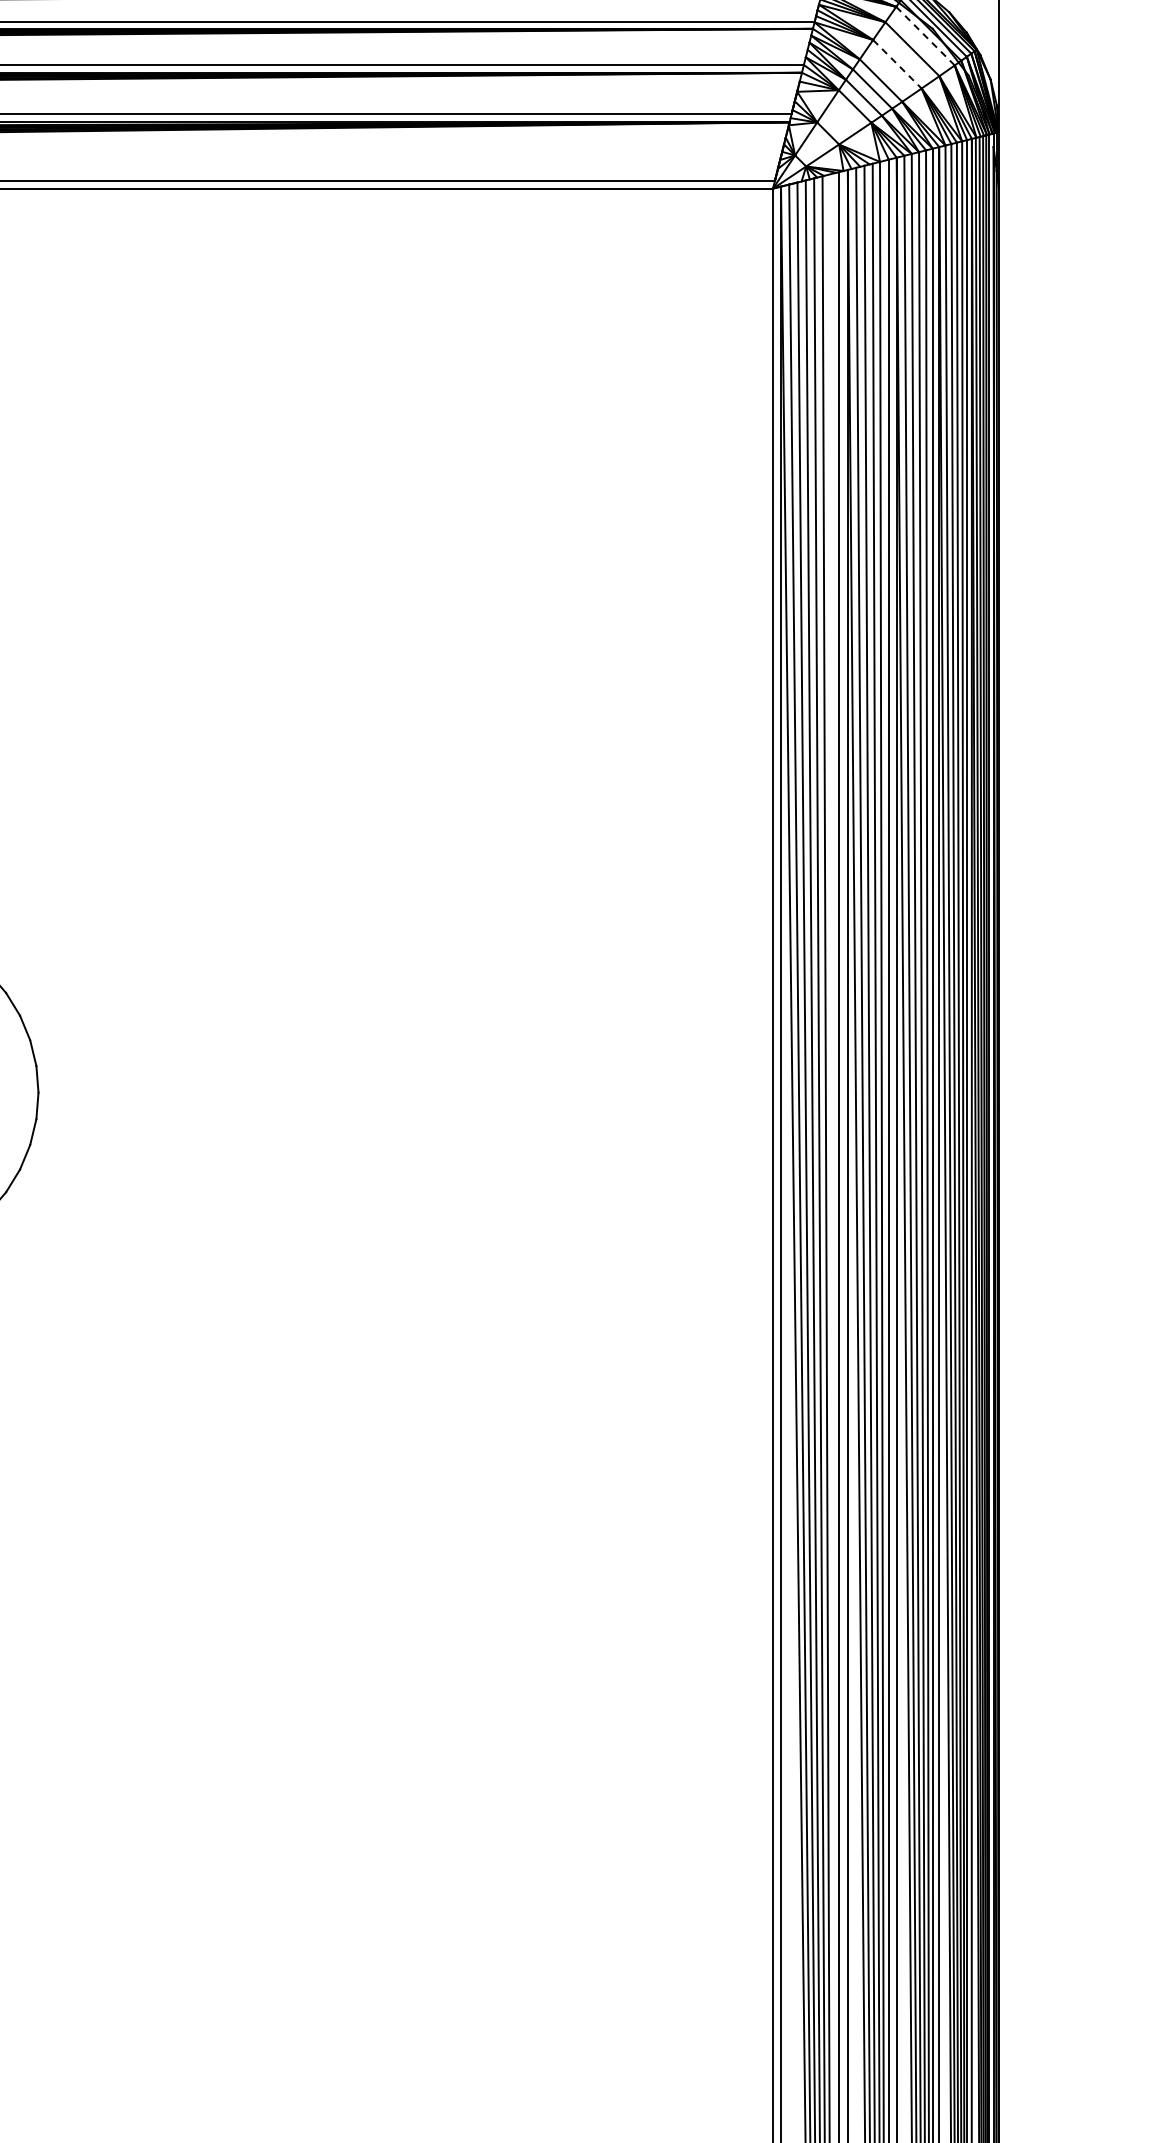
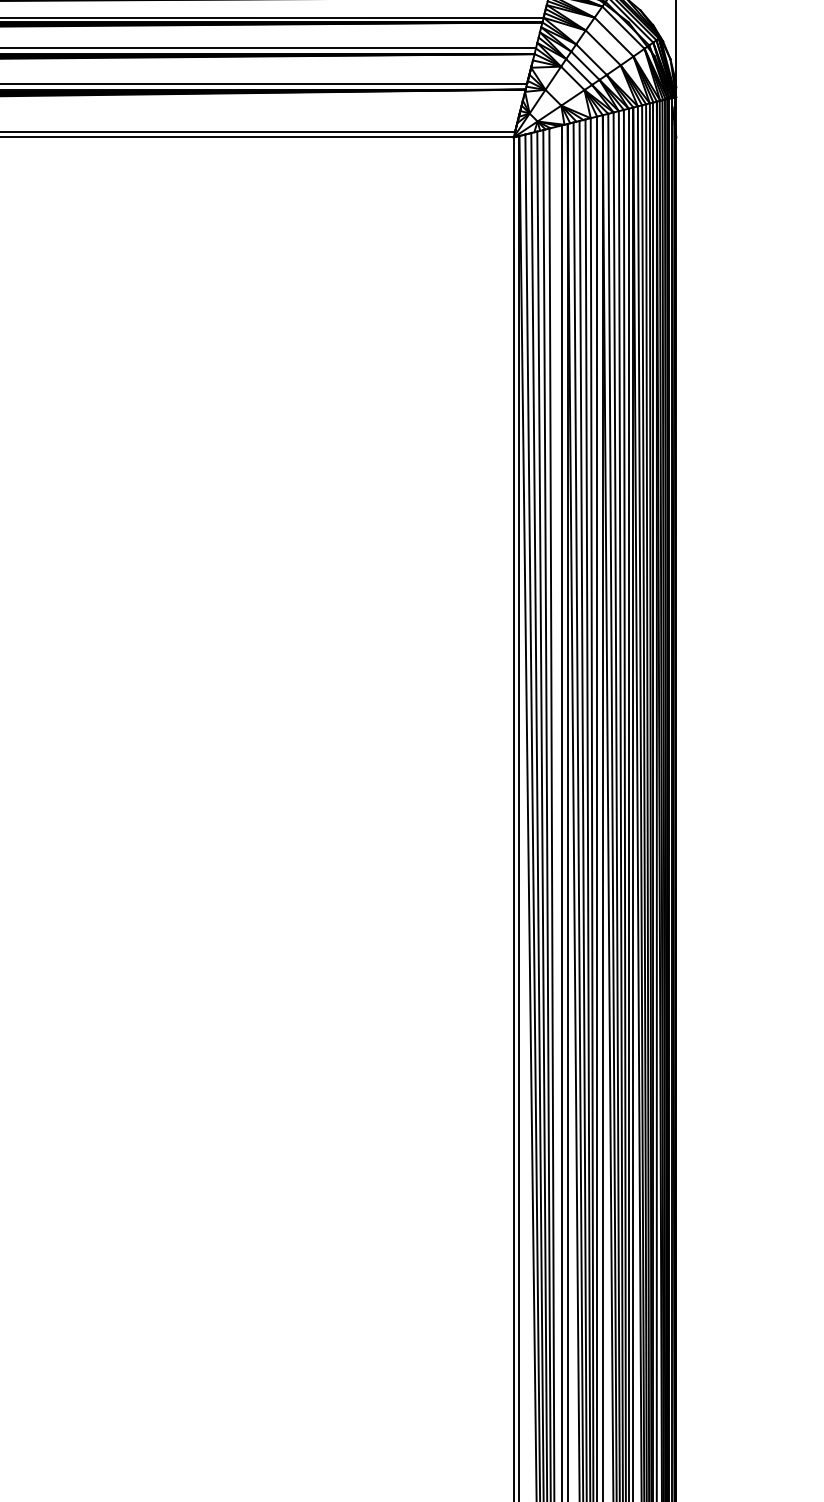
line: (925, 36) -> (623, 27), dashed -> solid
line: (897, 64) -> (603, 48), dashed -> solid

